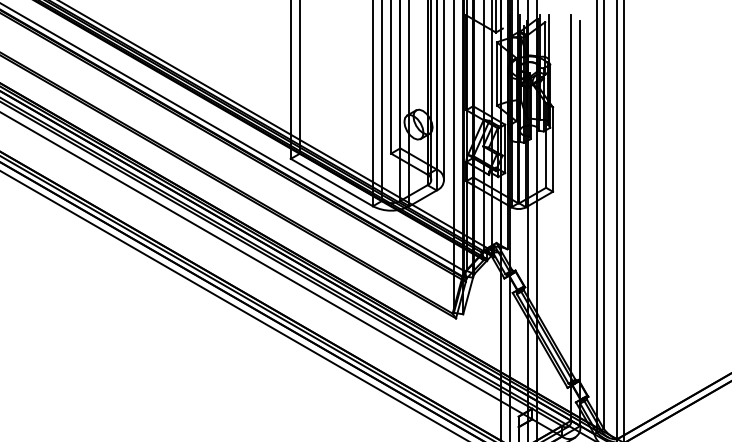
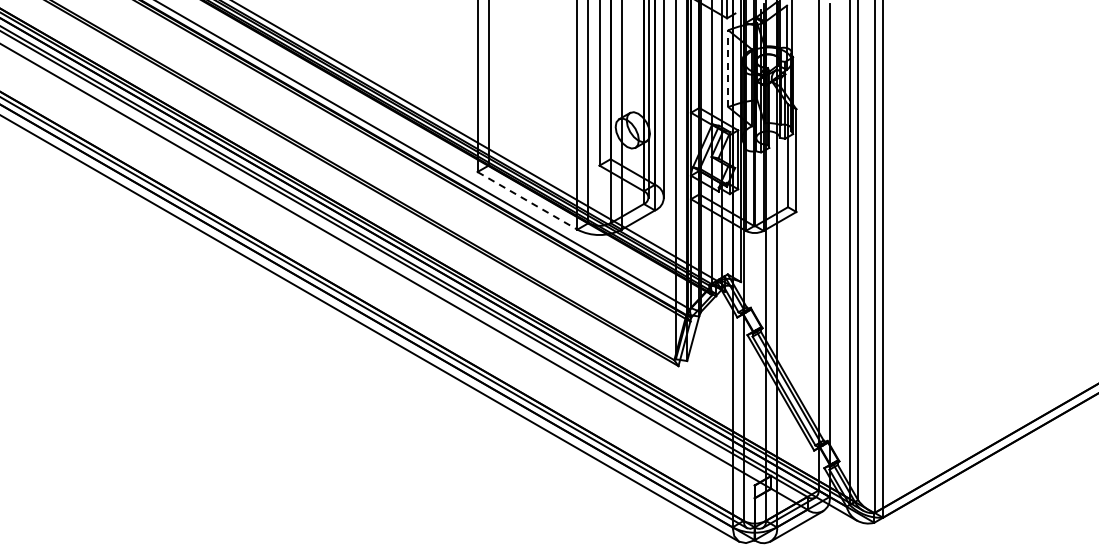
line: (497, 73) -> (728, 68), solid -> dashed
line: (331, 182) -> (527, 200), solid -> dashed

